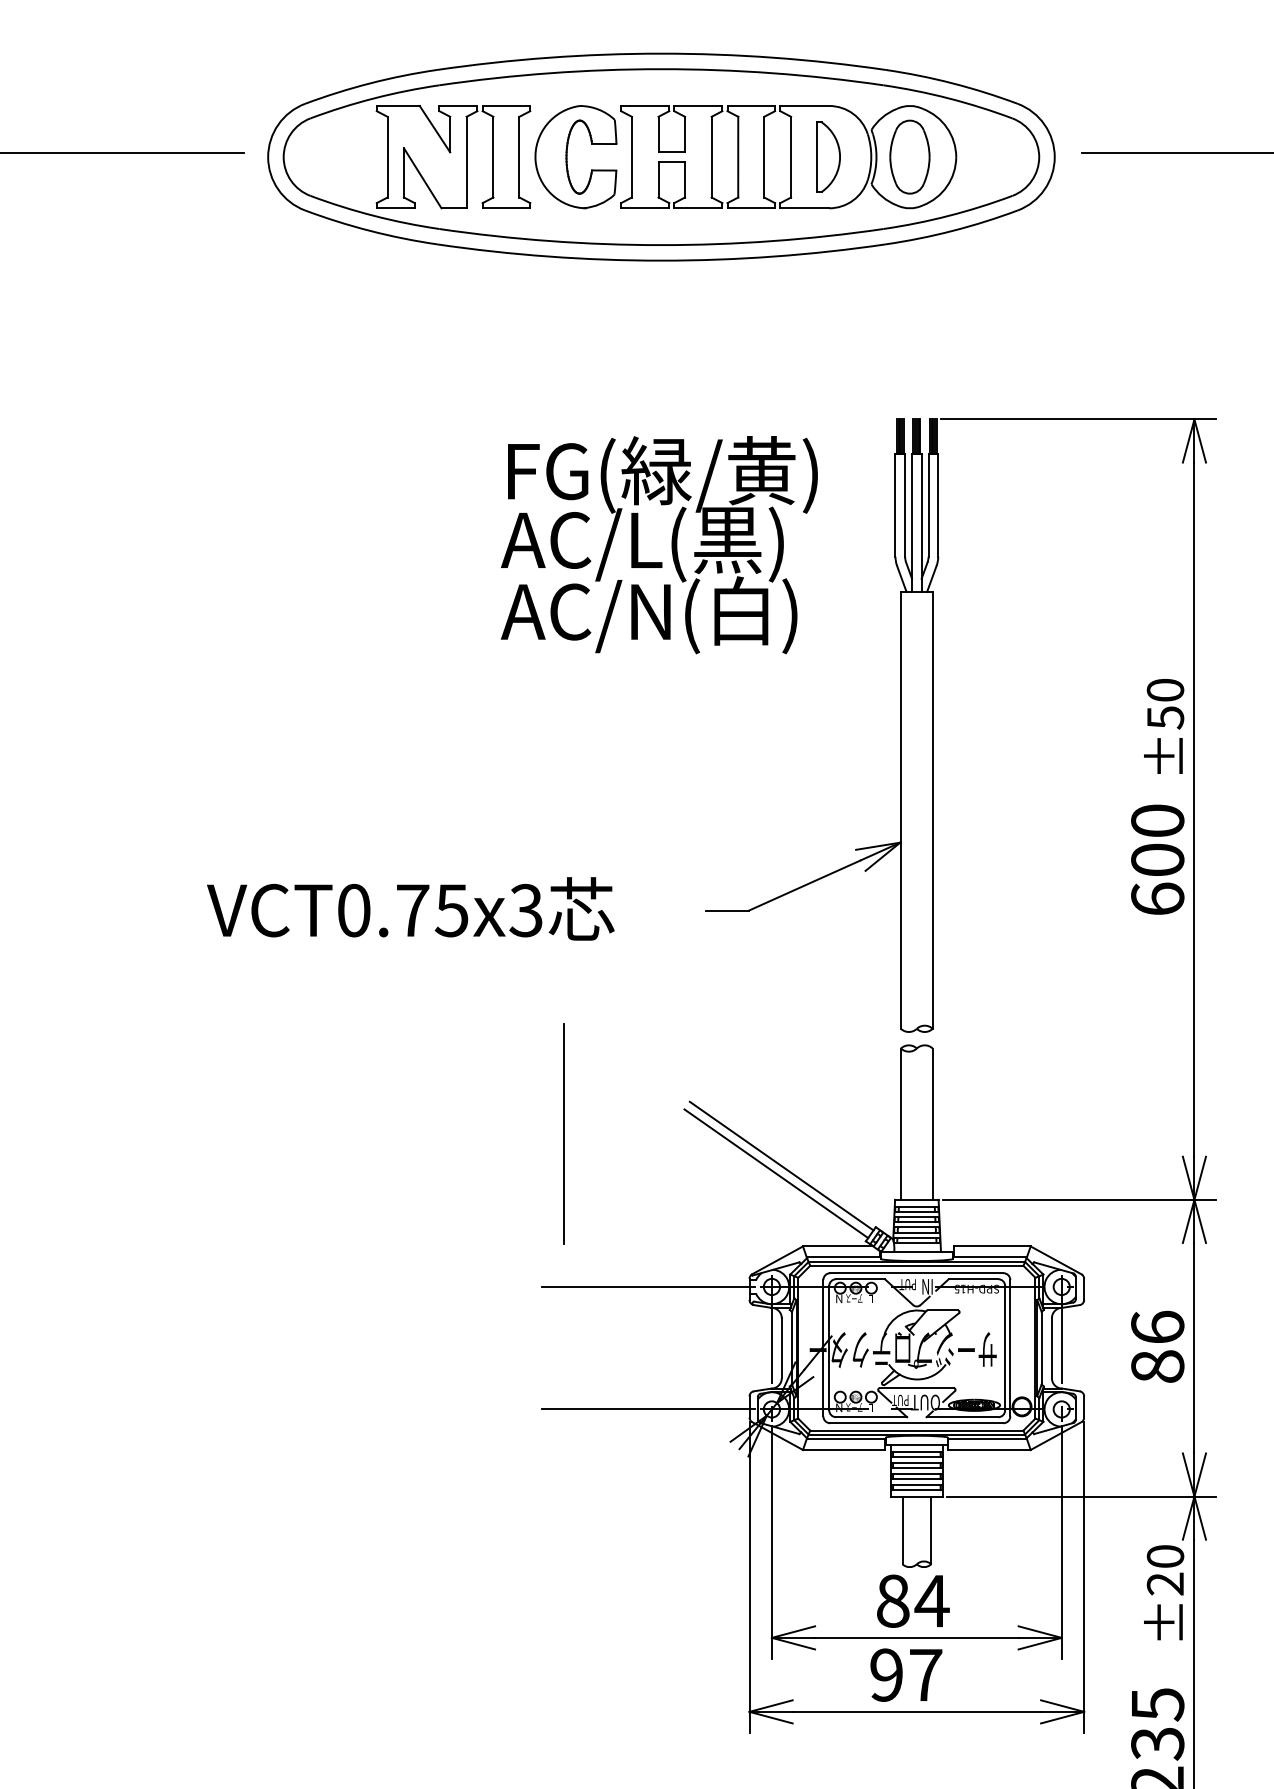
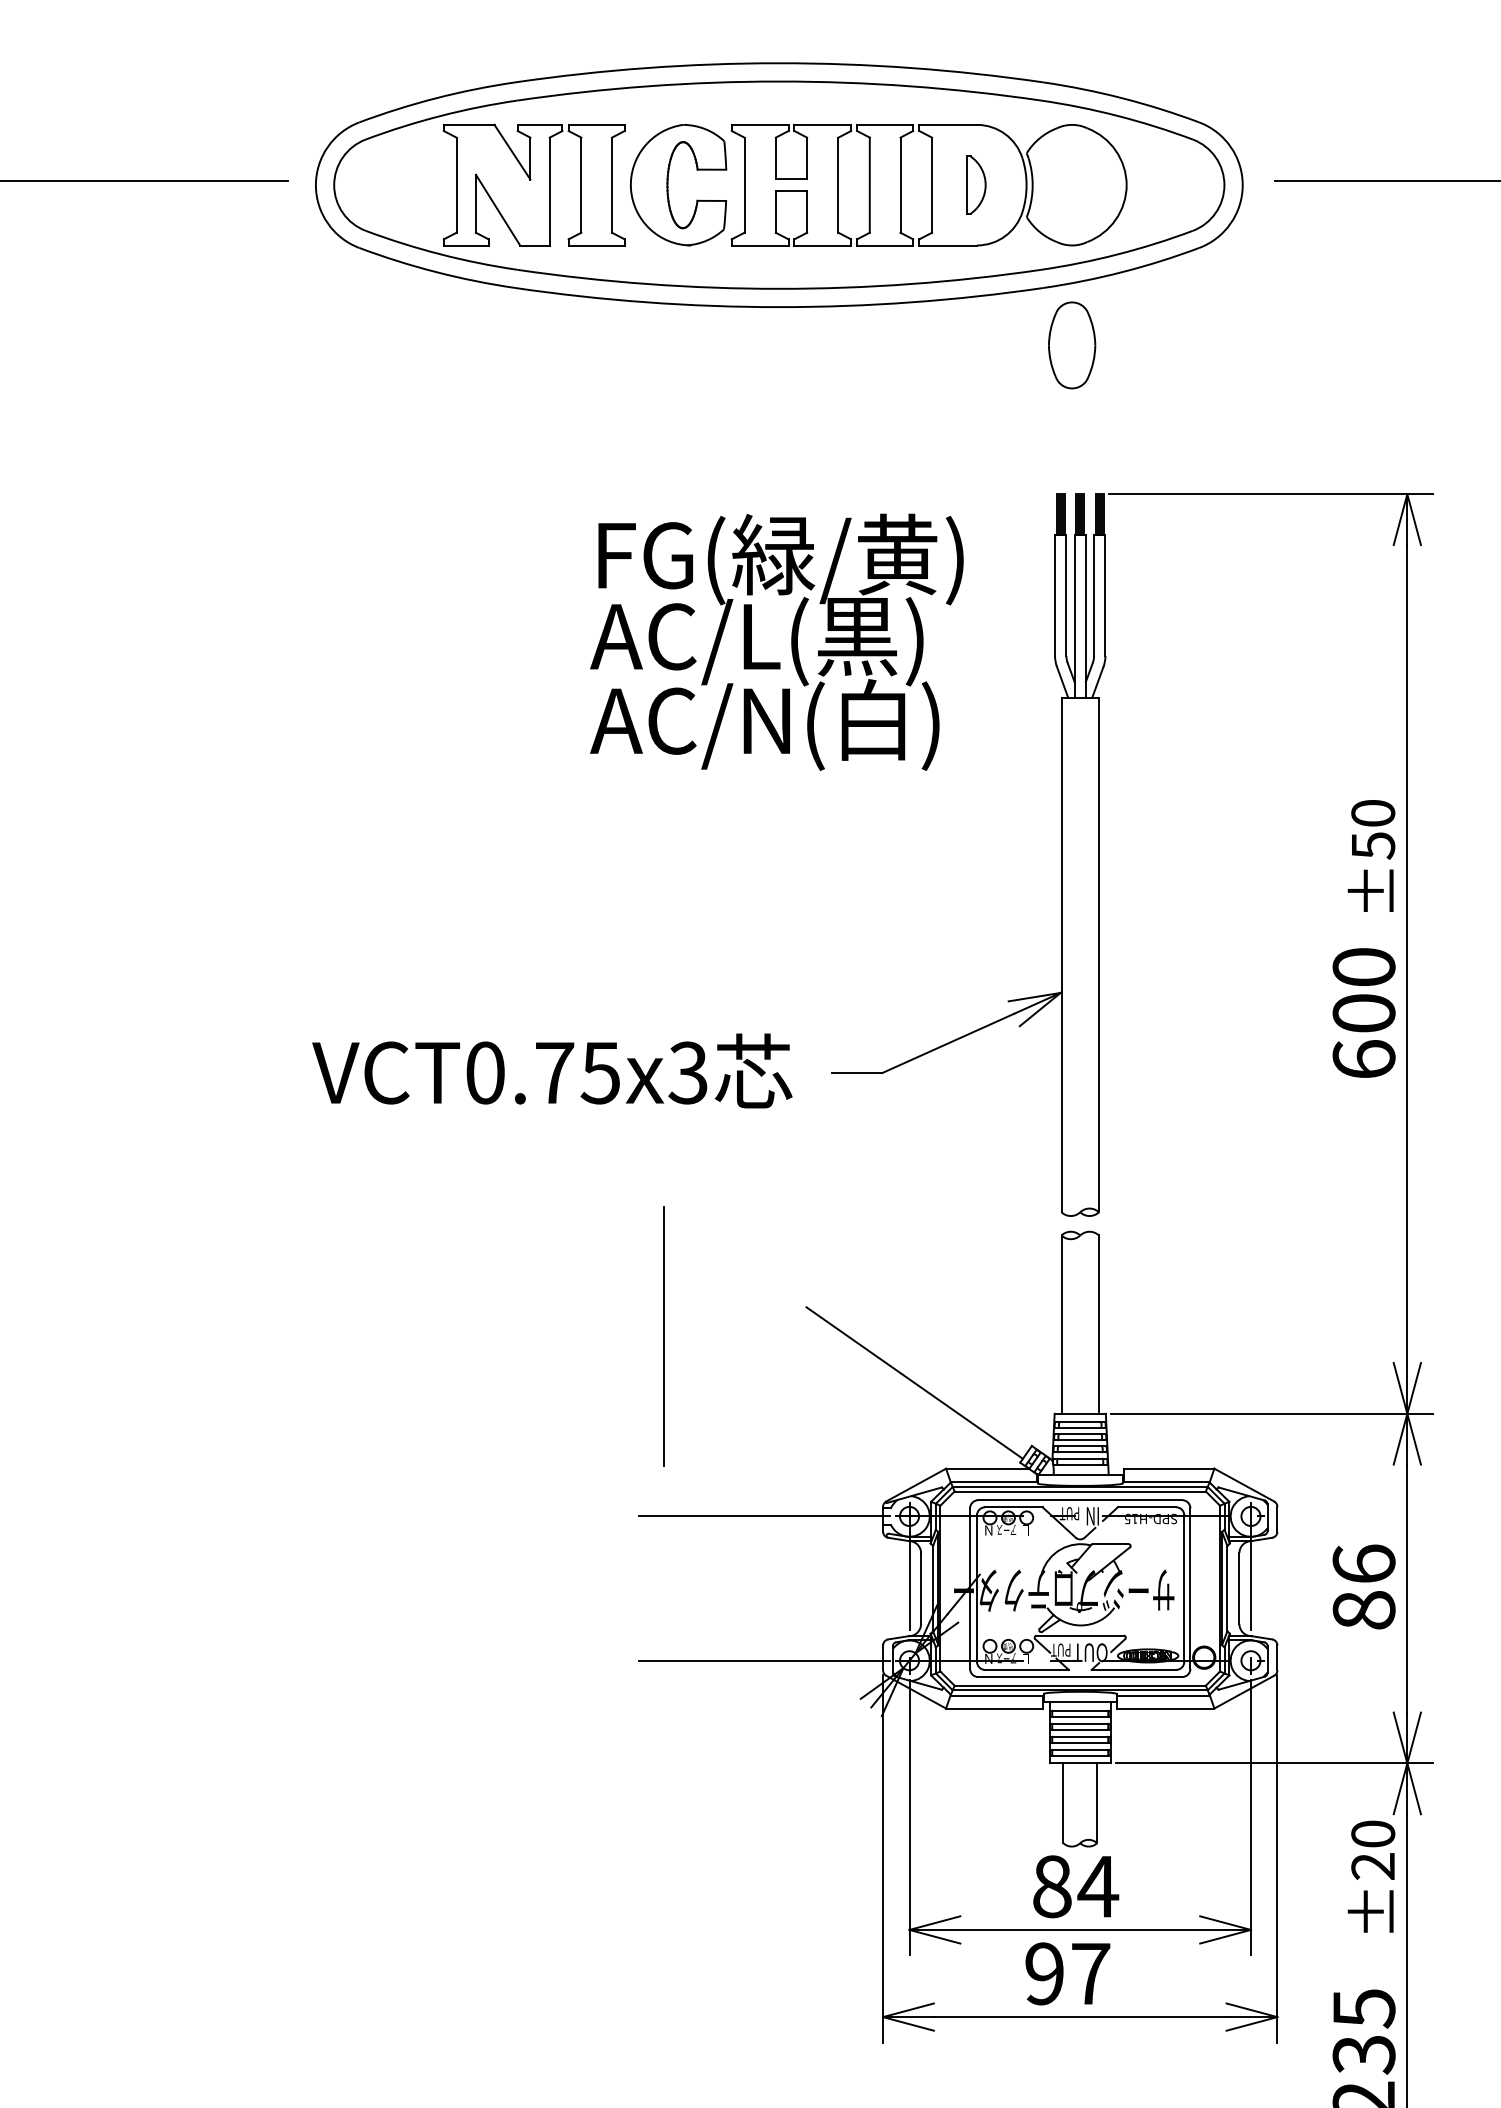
part: (828, 156) -> (976, 184), size x0.7
part: (909, 156) -> (1071, 344), moved
text: (410, 908) -> (551, 1070), moved
line: (781, 1165) -> (920, 1373), removed

